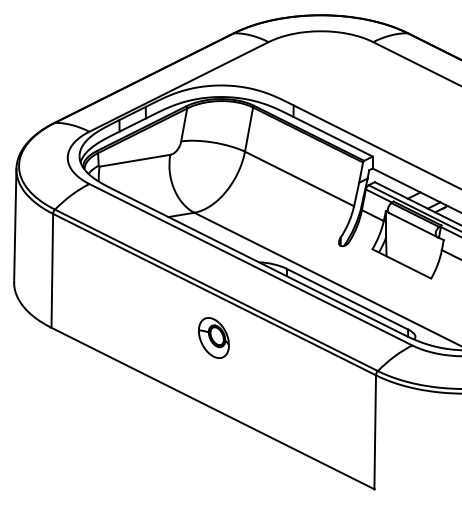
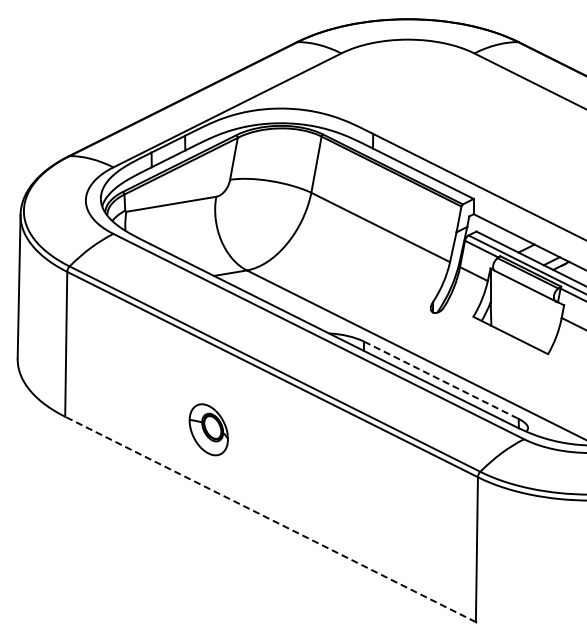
line: (347, 299) -> (441, 380), solid -> dashed
part: (213, 337) -> (208, 429), moved
line: (212, 408) -> (270, 519), solid -> dashed

